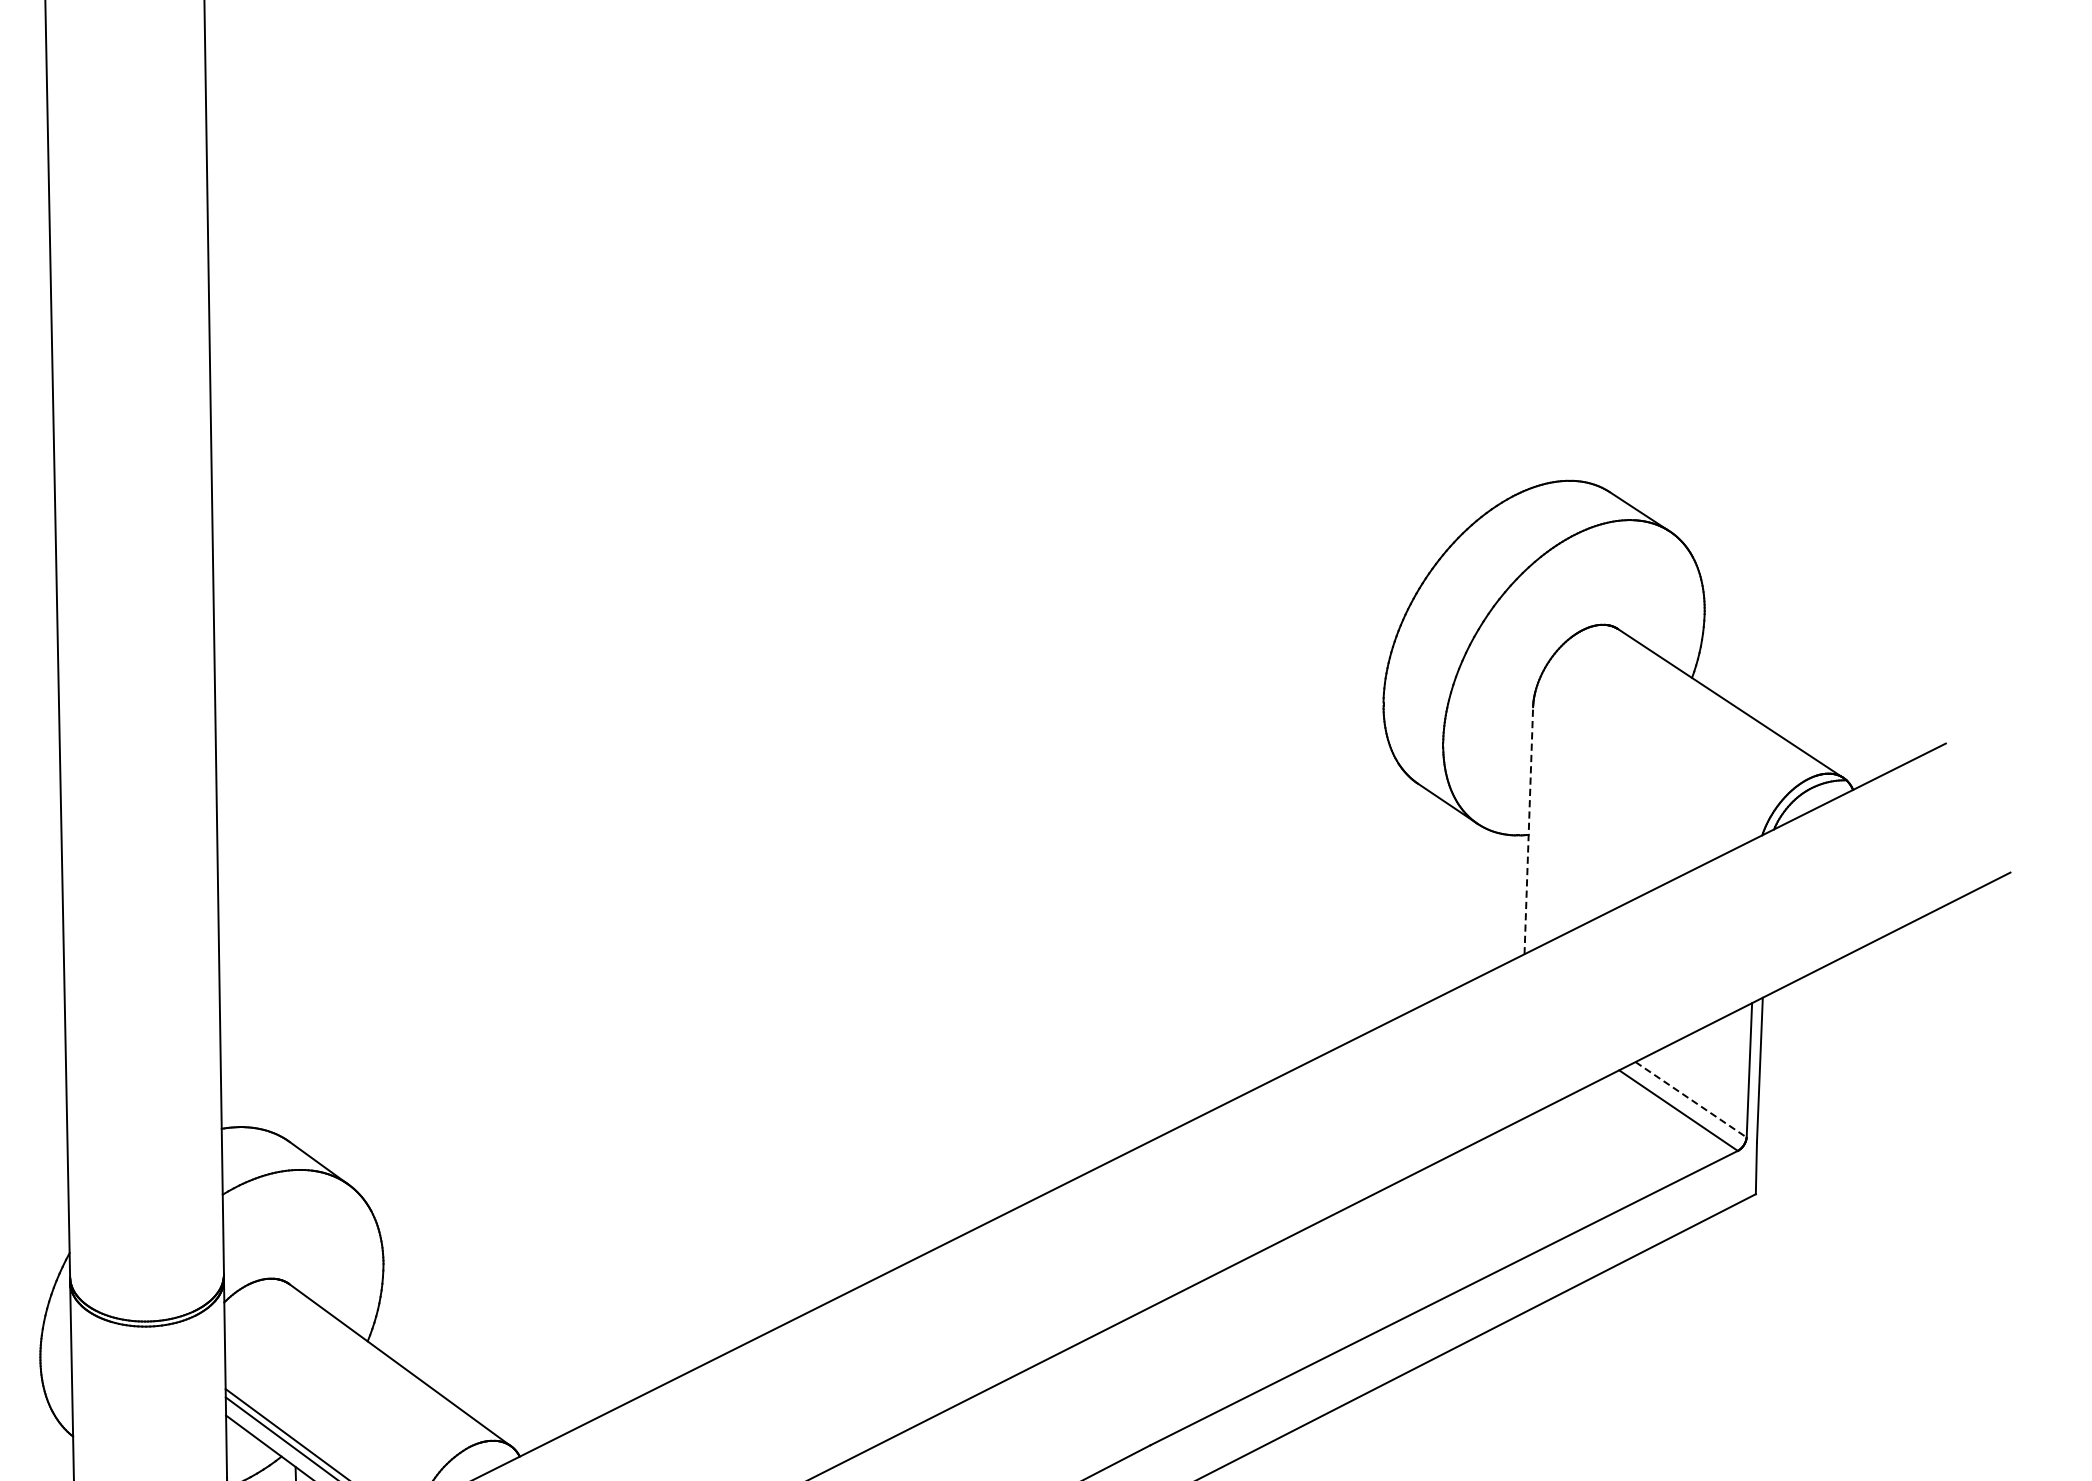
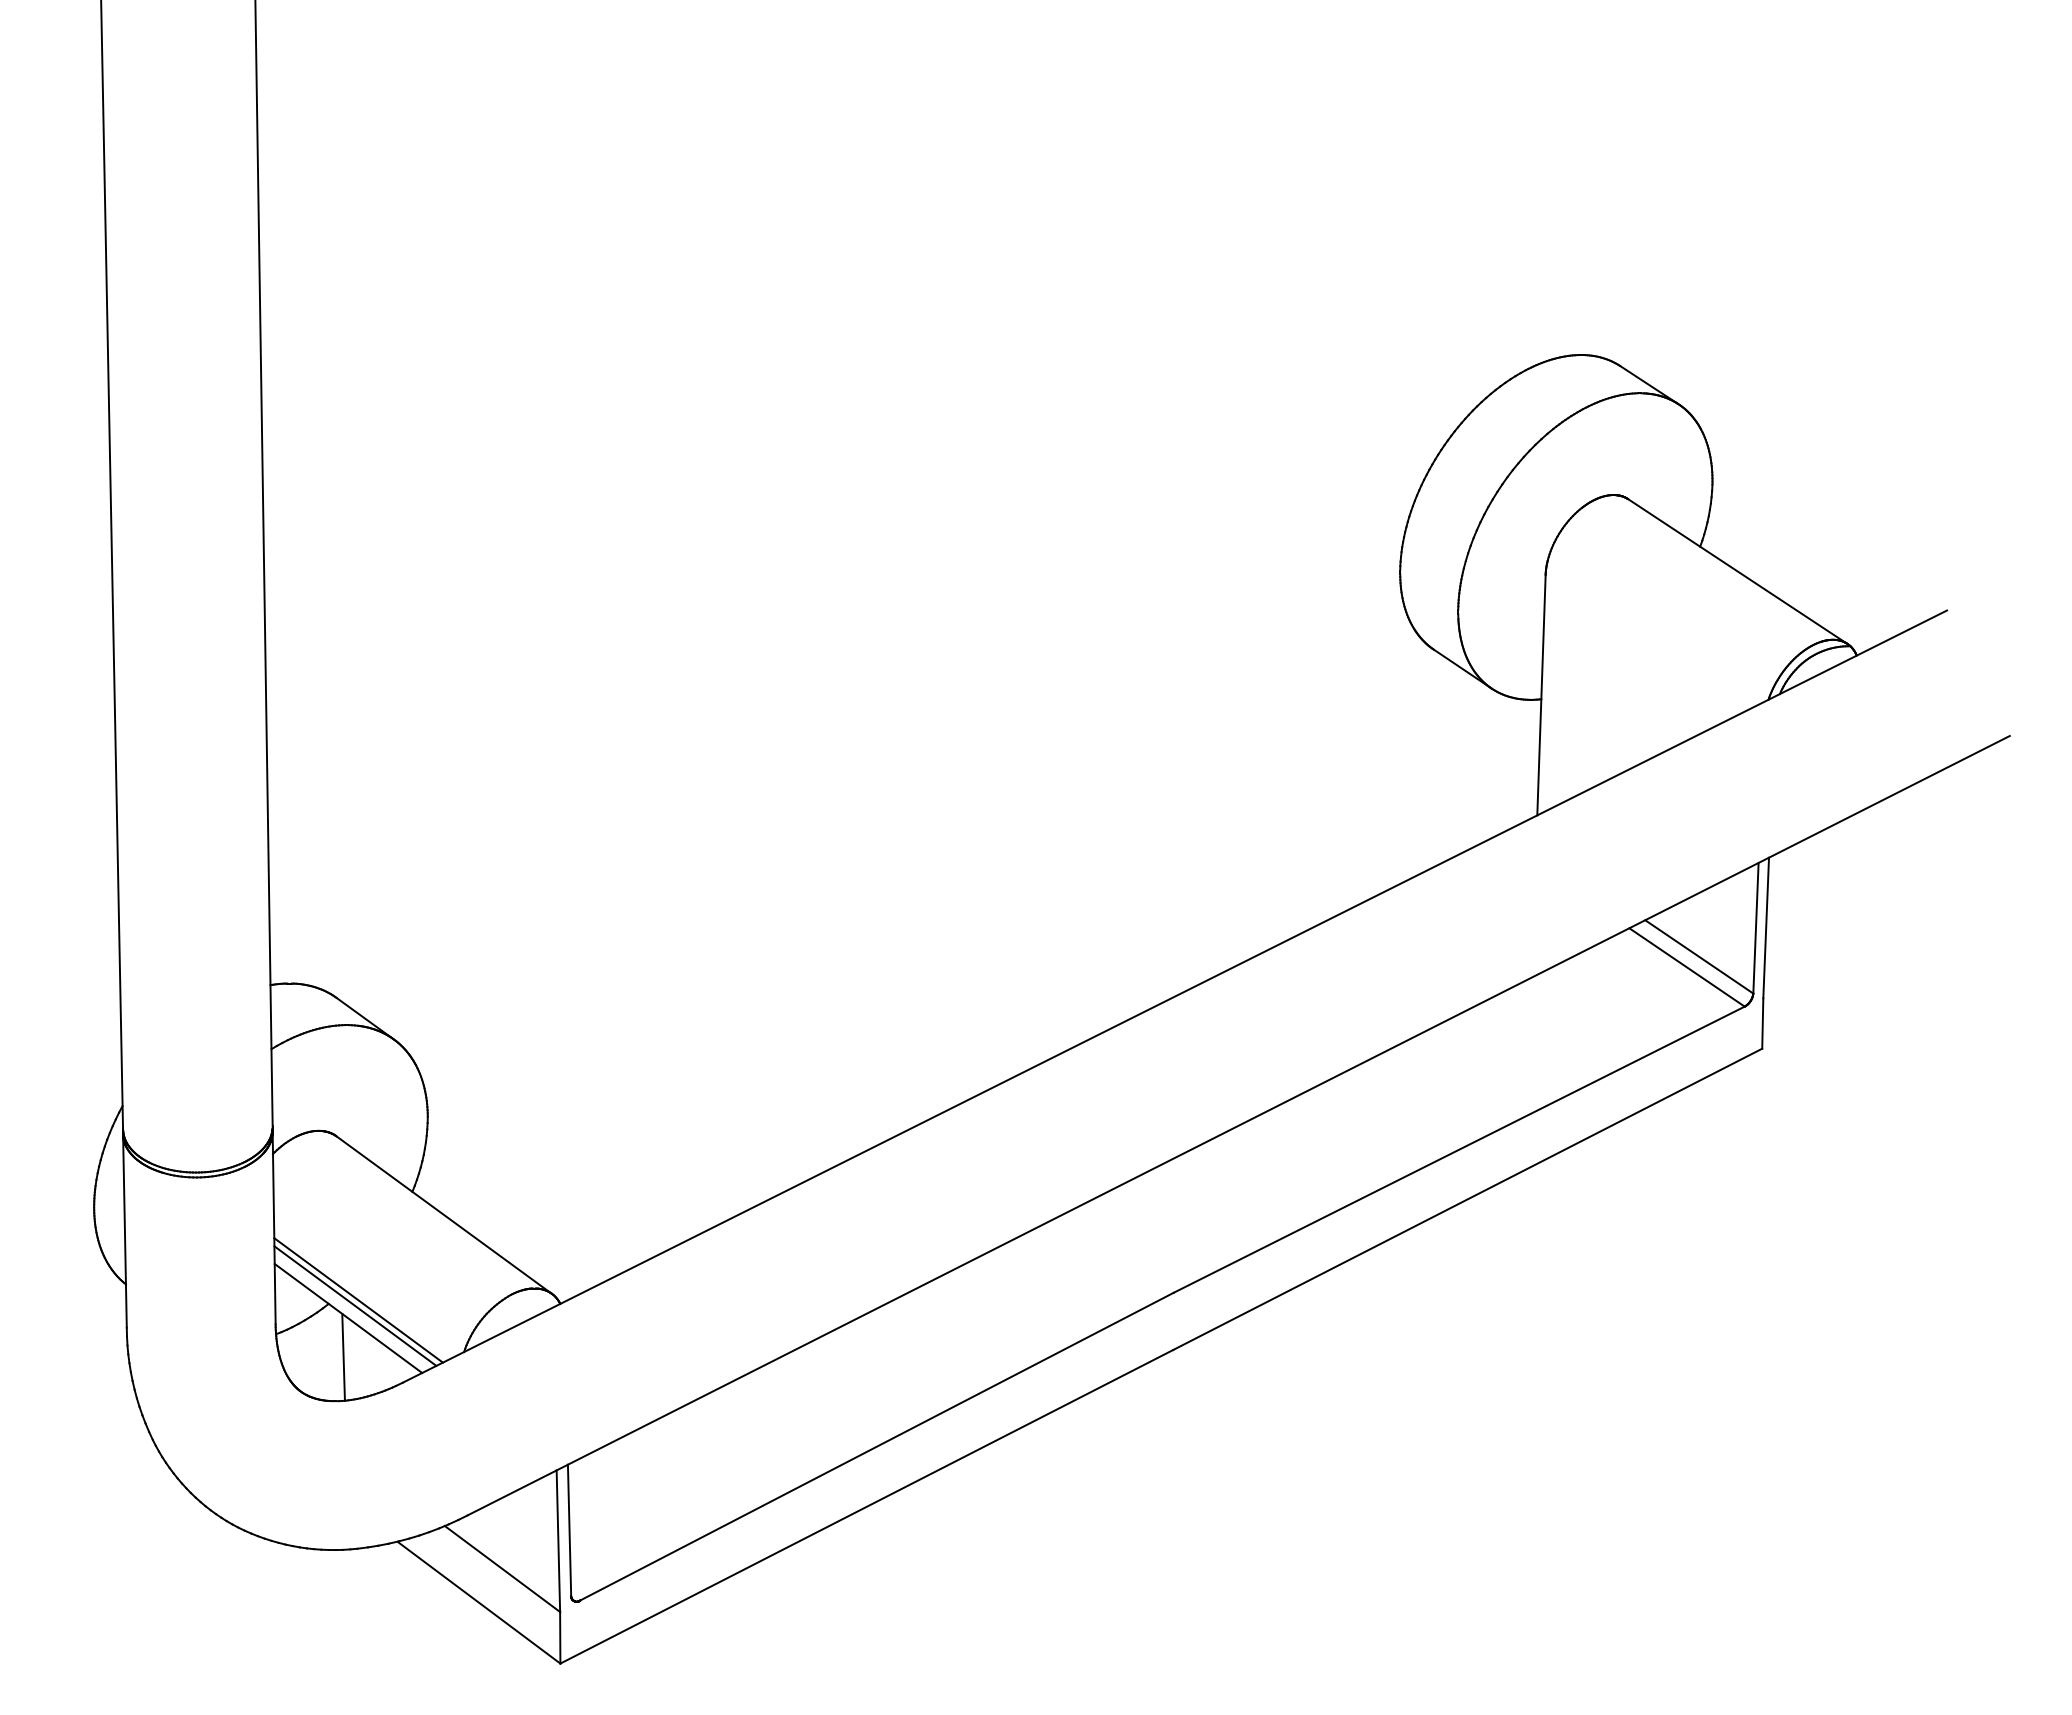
line: (1528, 829) -> (1541, 694), dashed -> solid
line: (1691, 1100) -> (1699, 957), dashed -> solid

